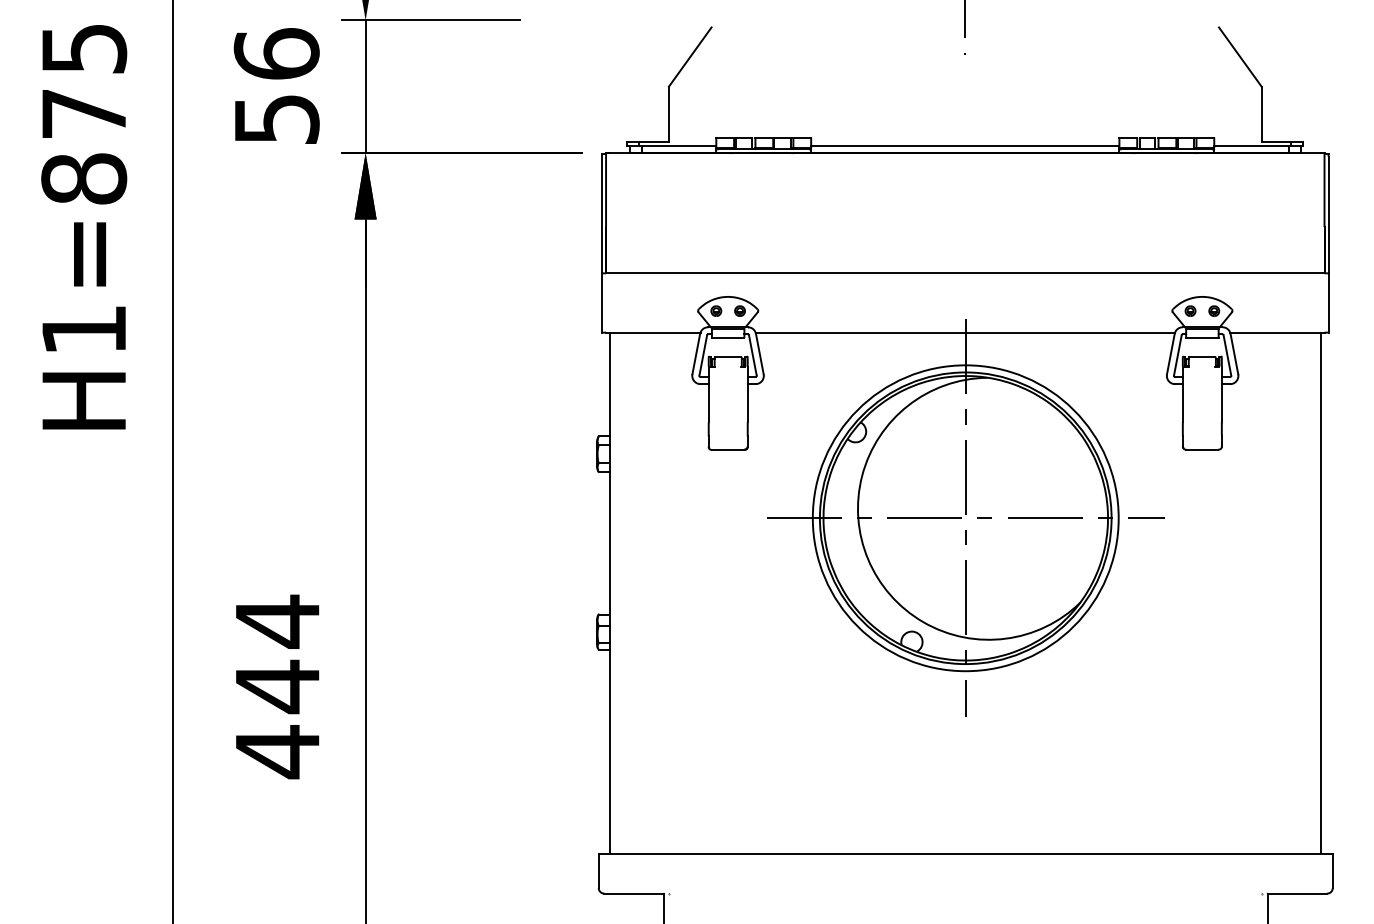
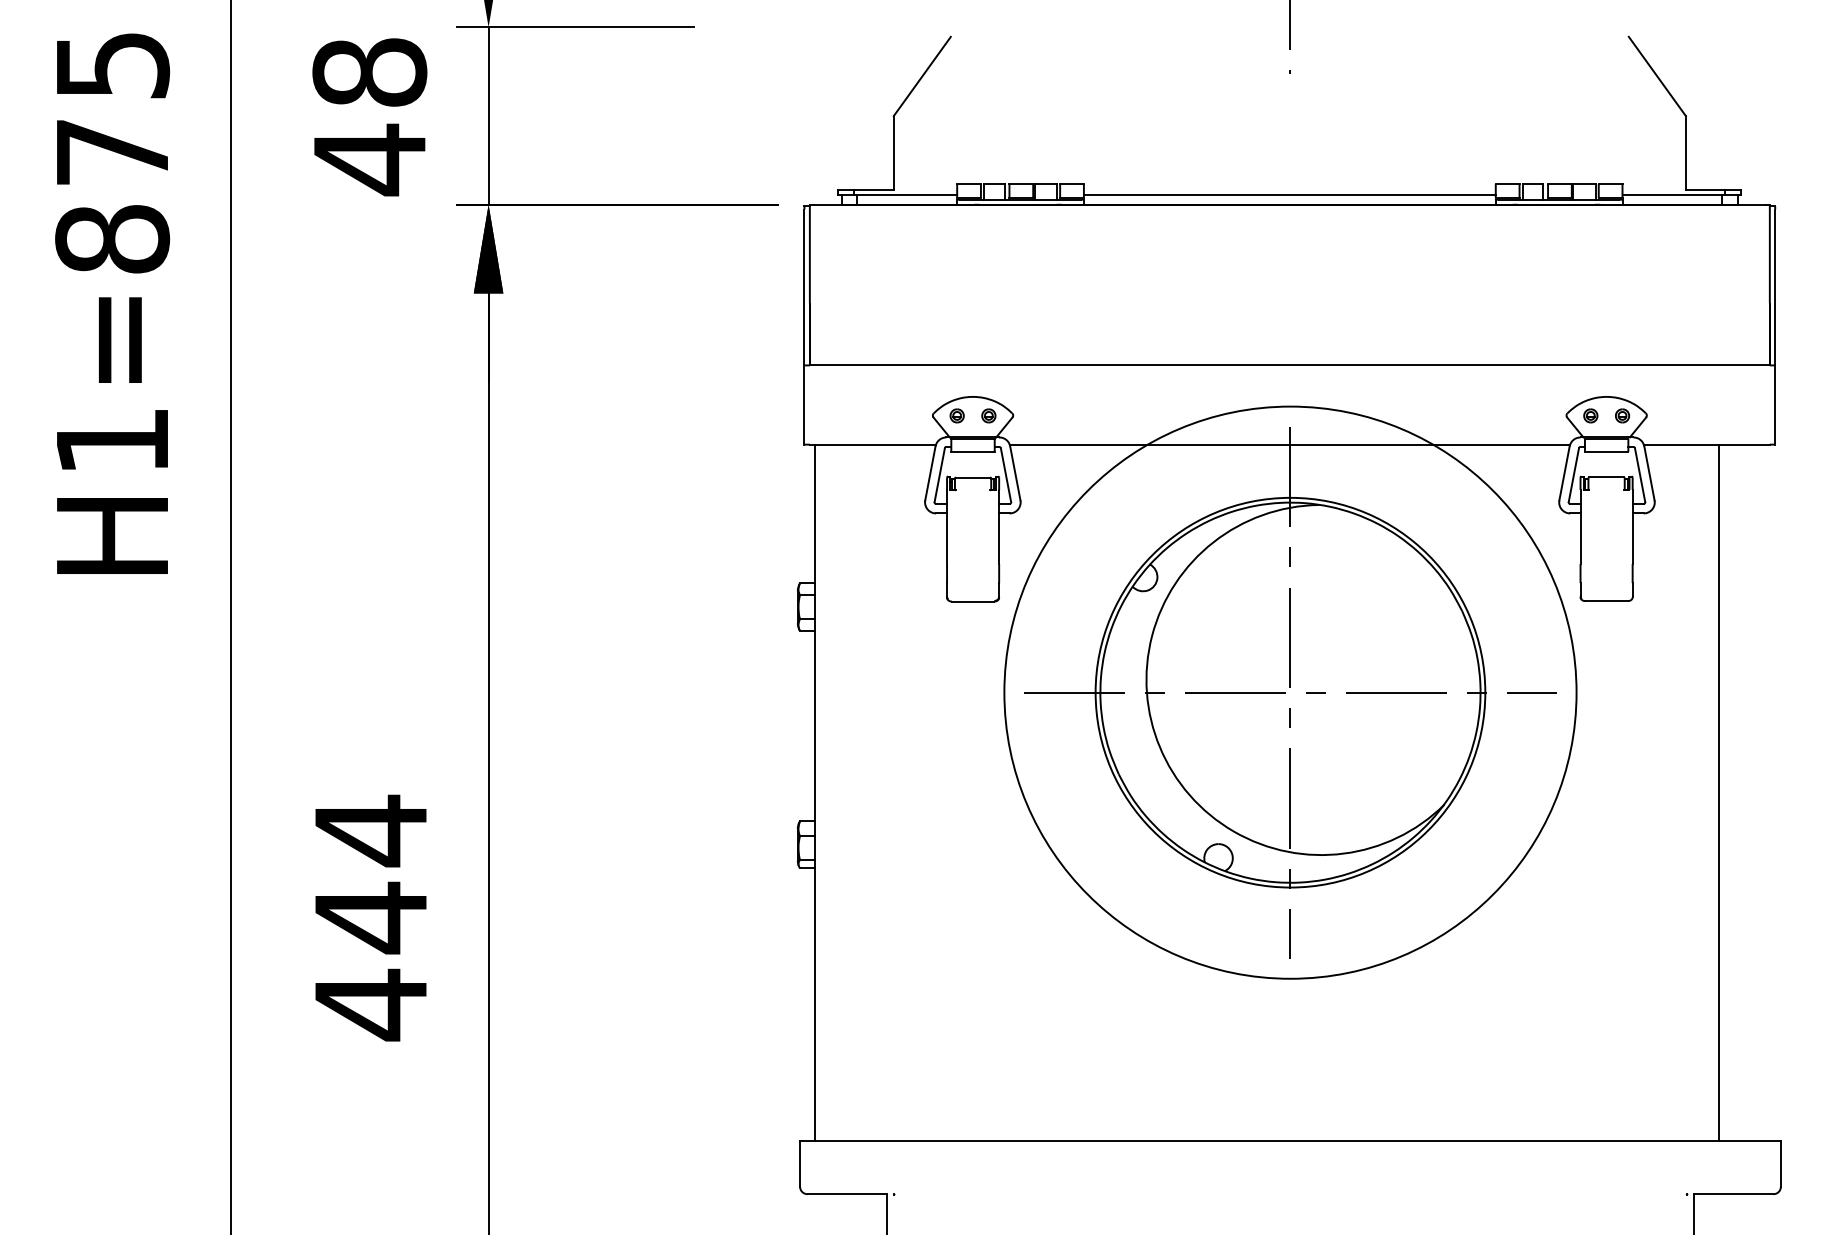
text: (276, 87) -> (369, 116), 56 -> 48
circle: (965, 518) -> (1290, 692), size x1.4
line: (1321, 592) -> (1718, 792), moved

